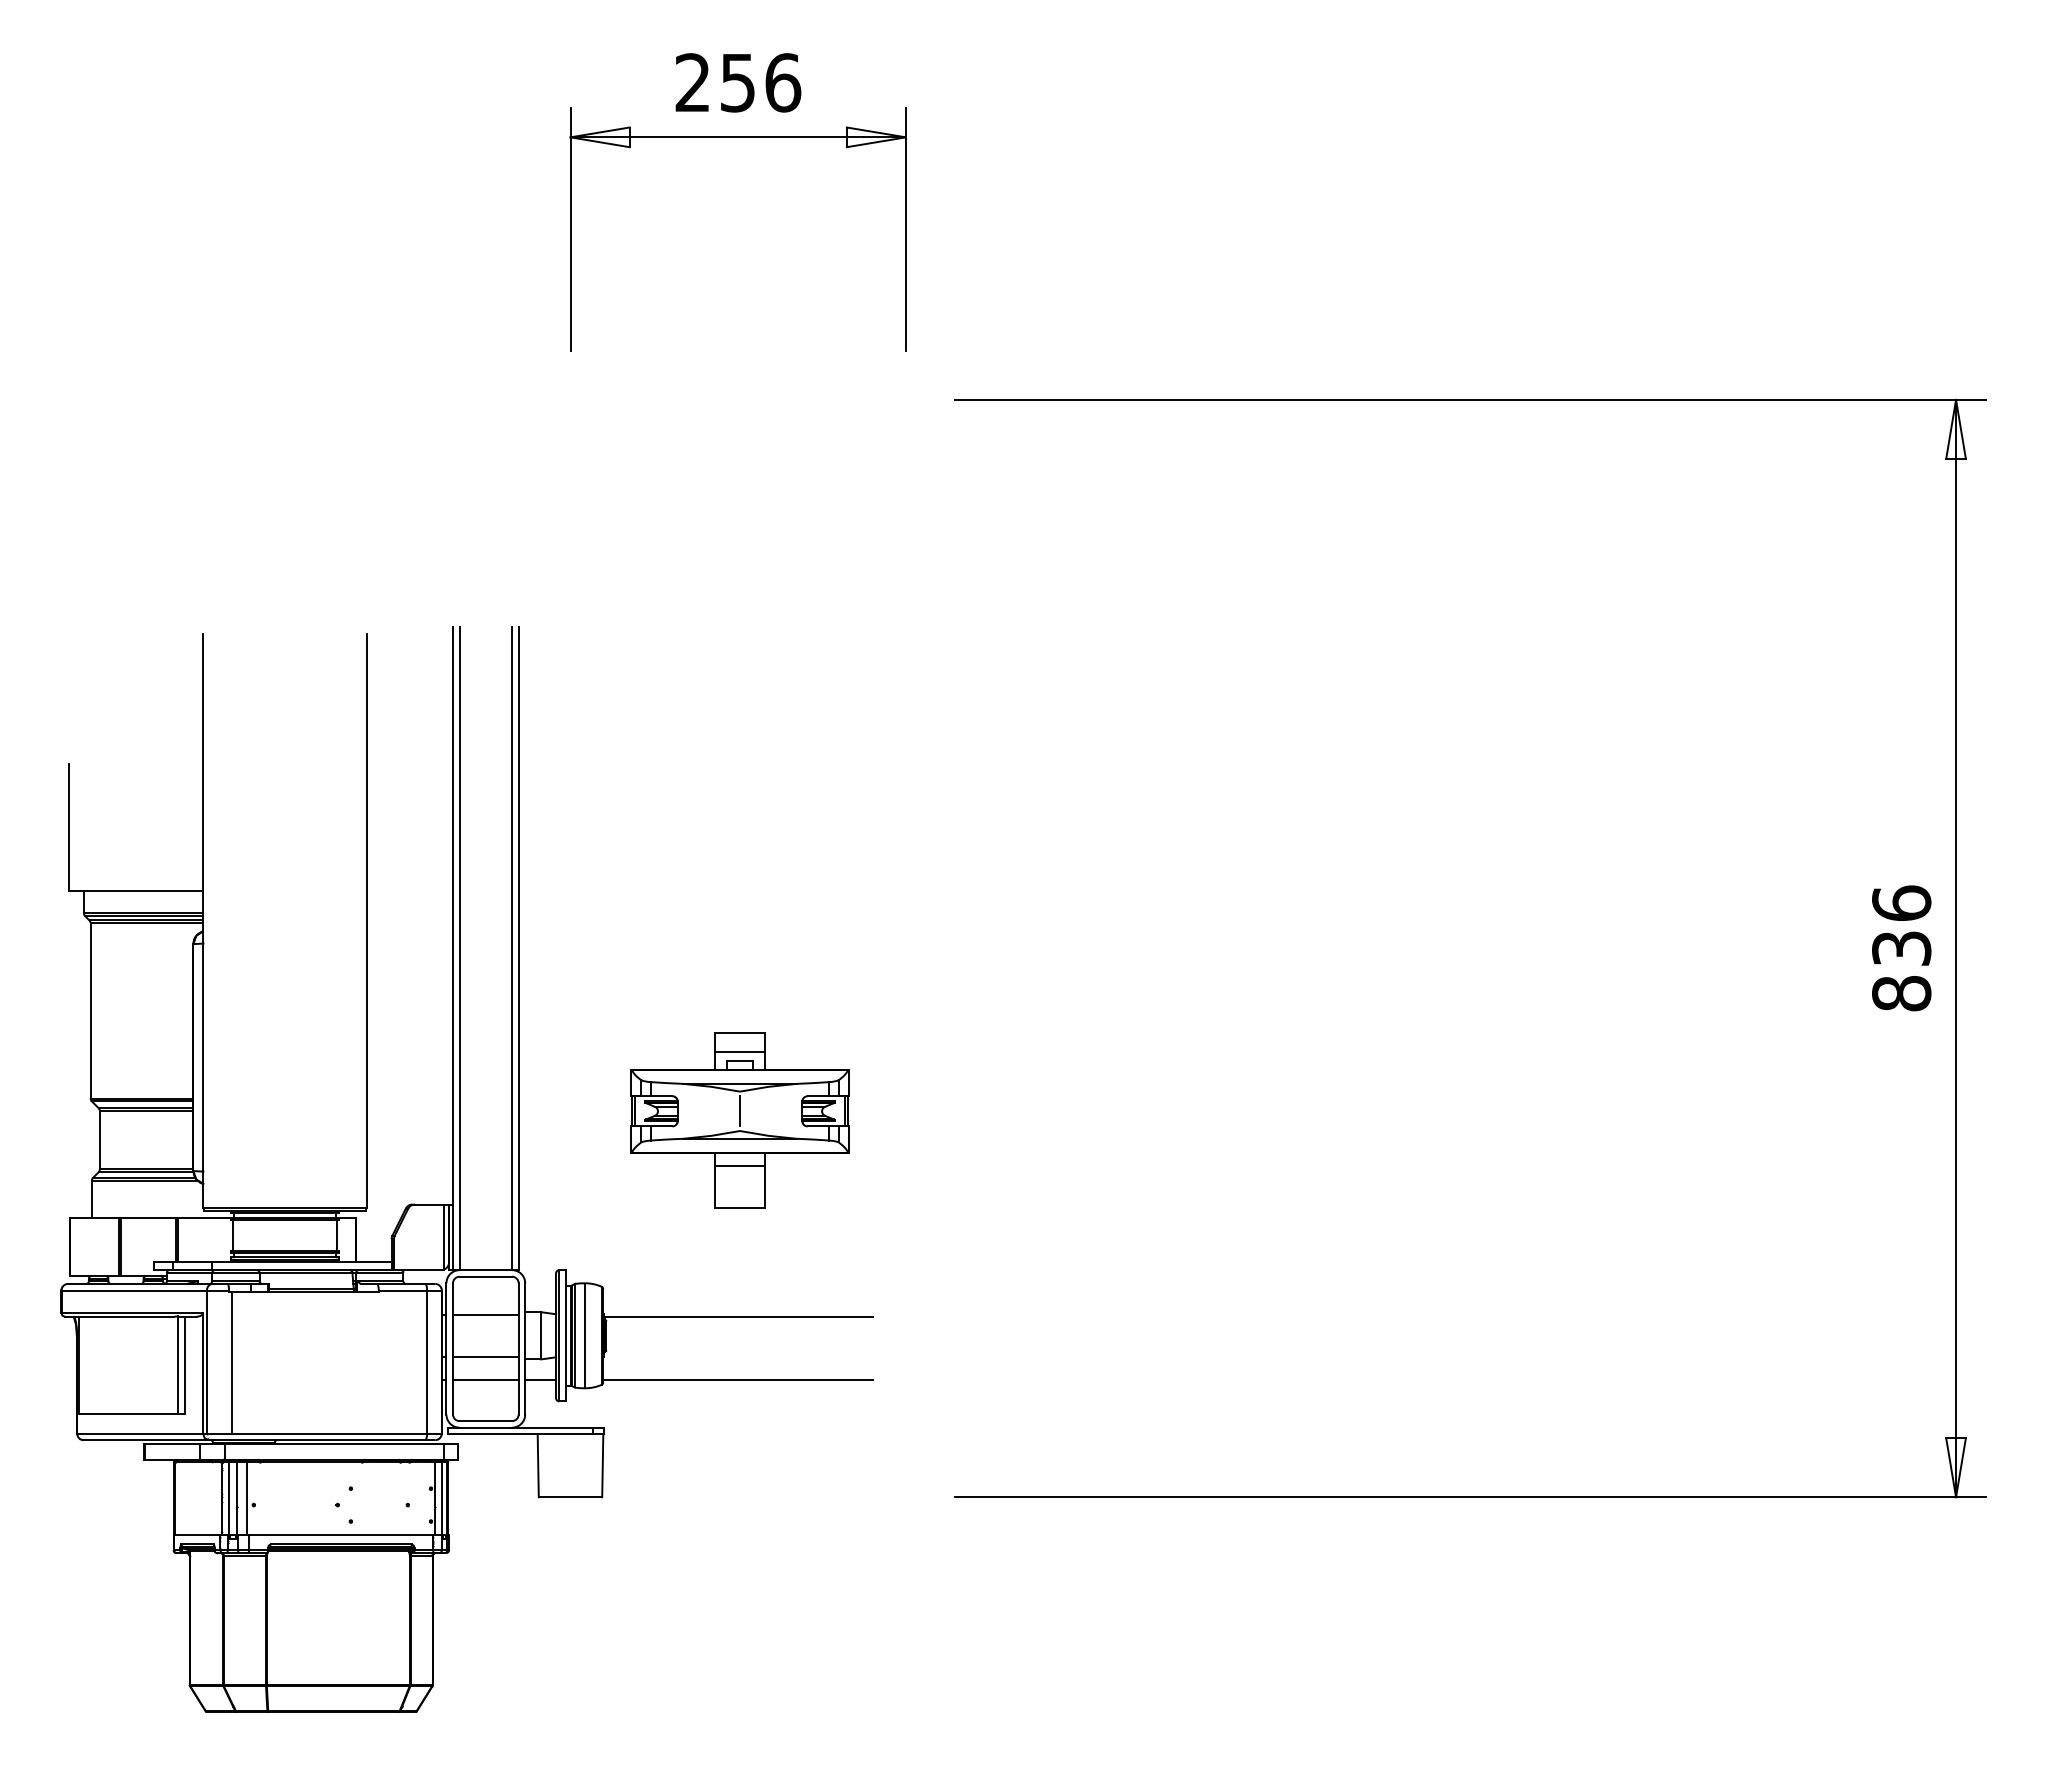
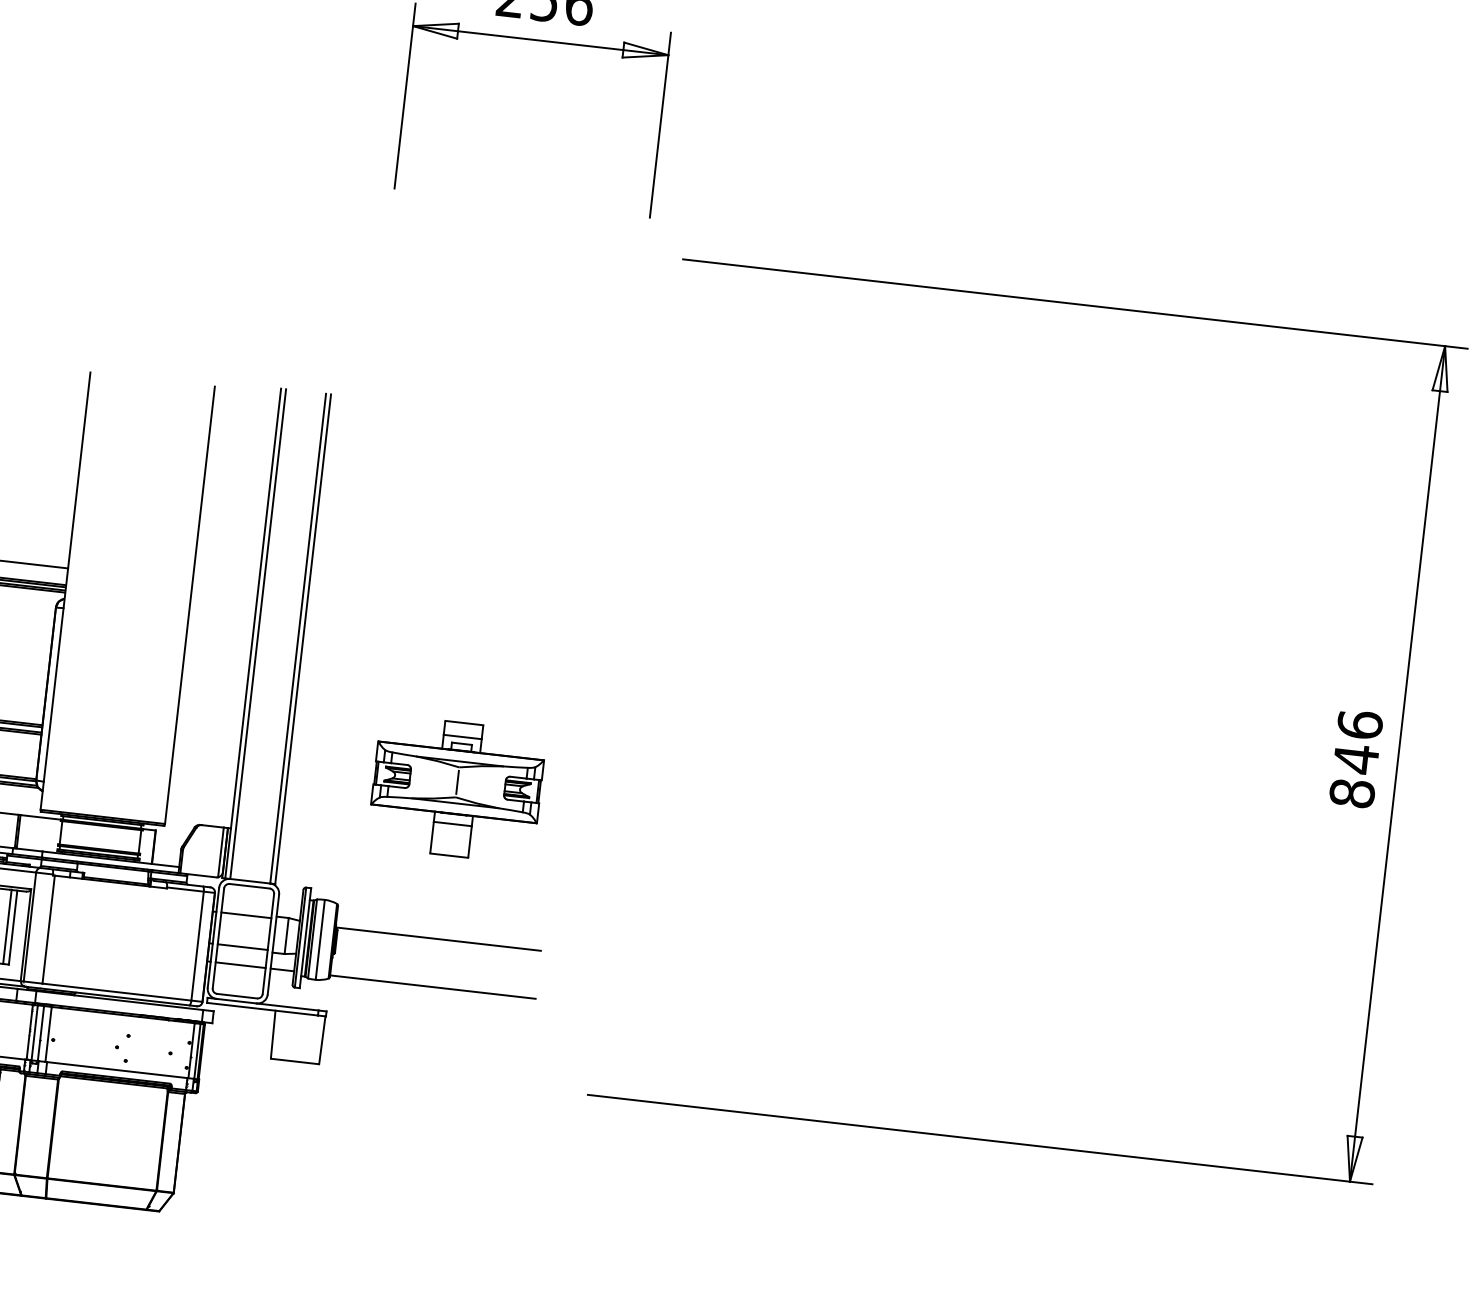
text: (1901, 948) -> (1356, 759), 836 -> 846

